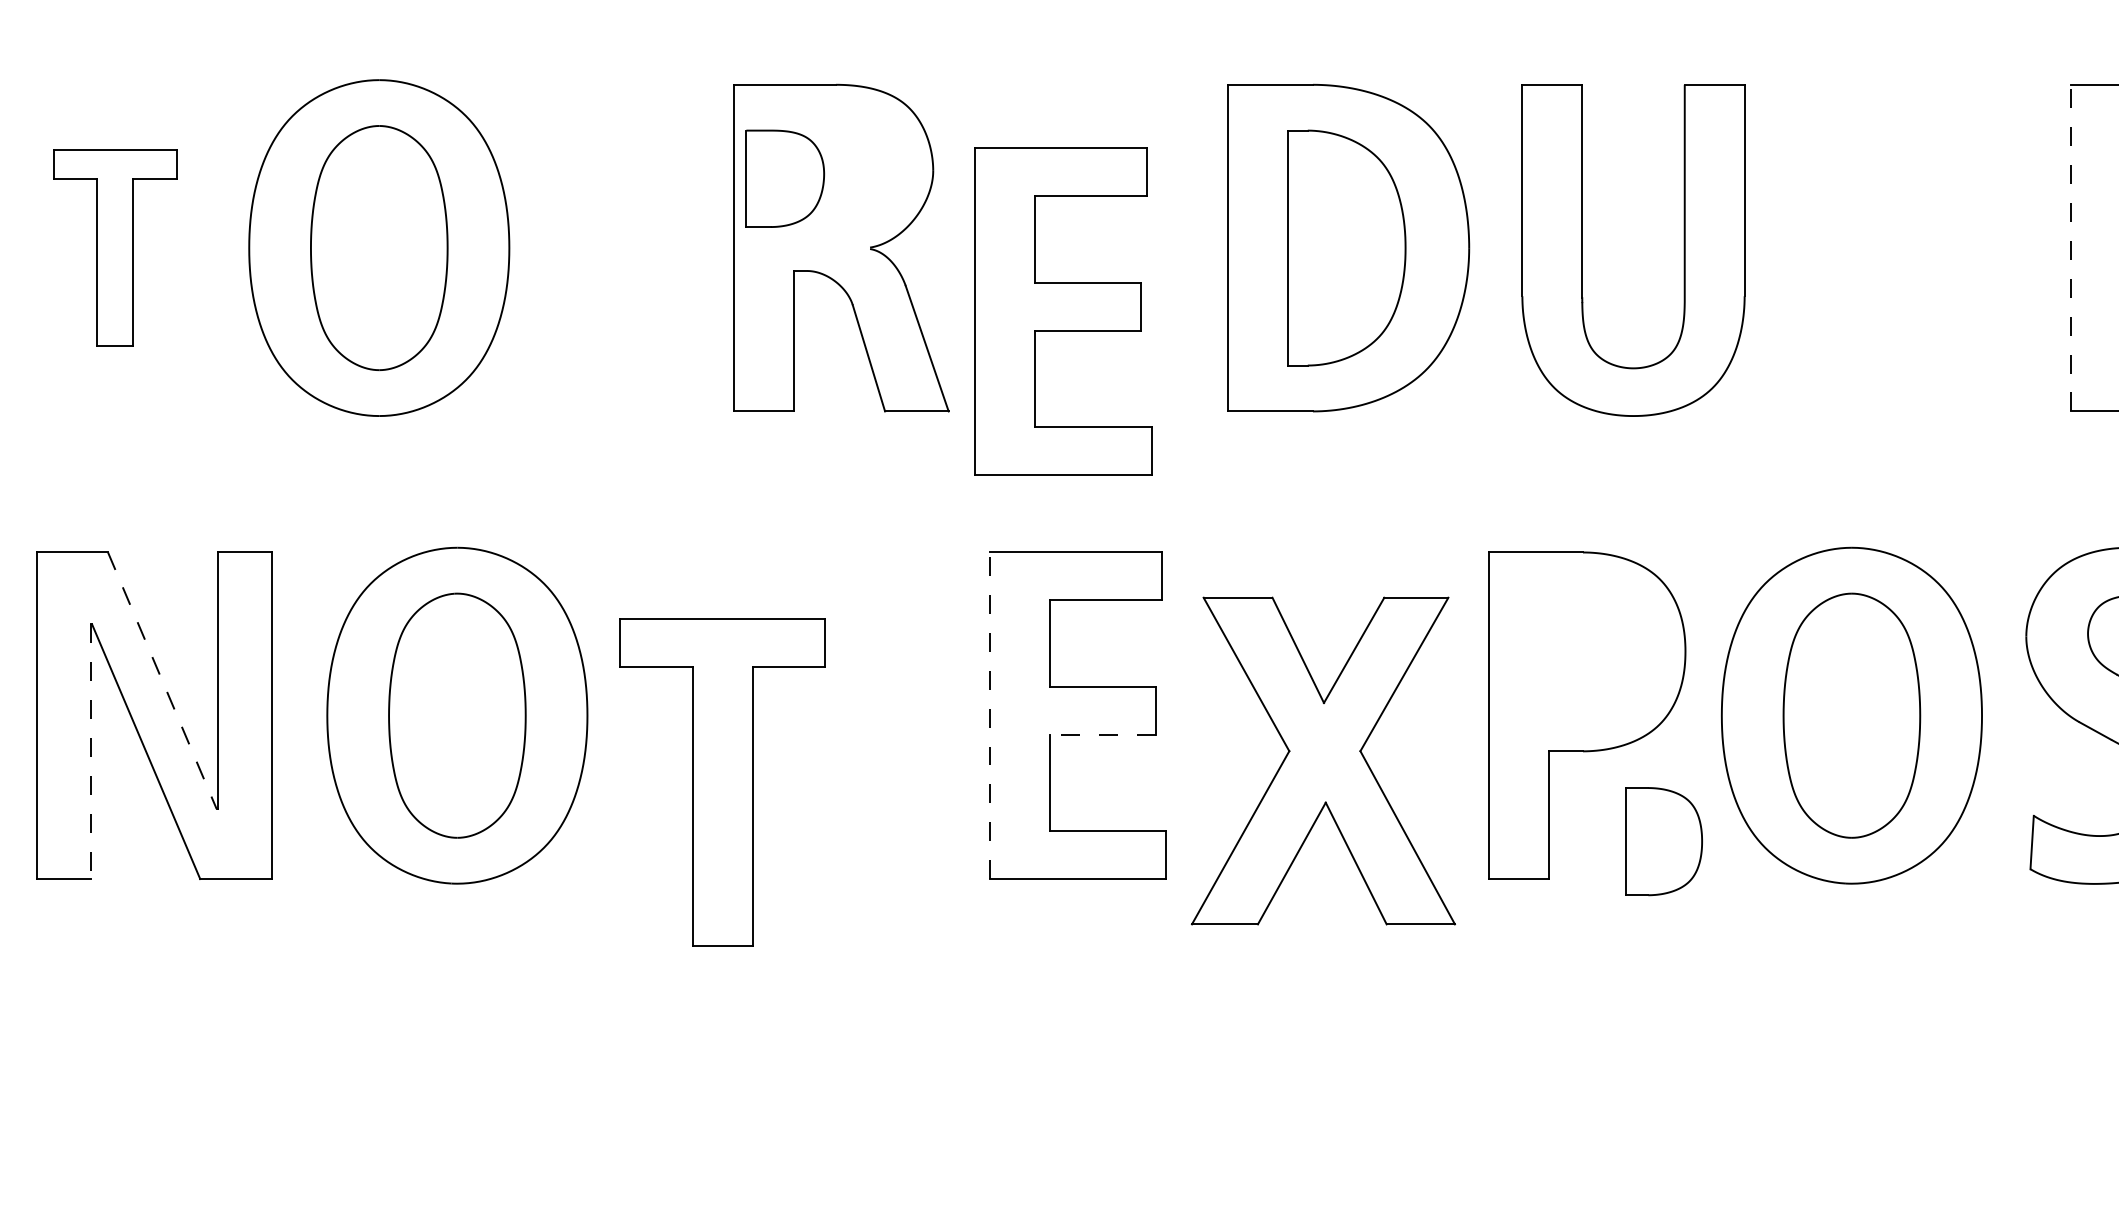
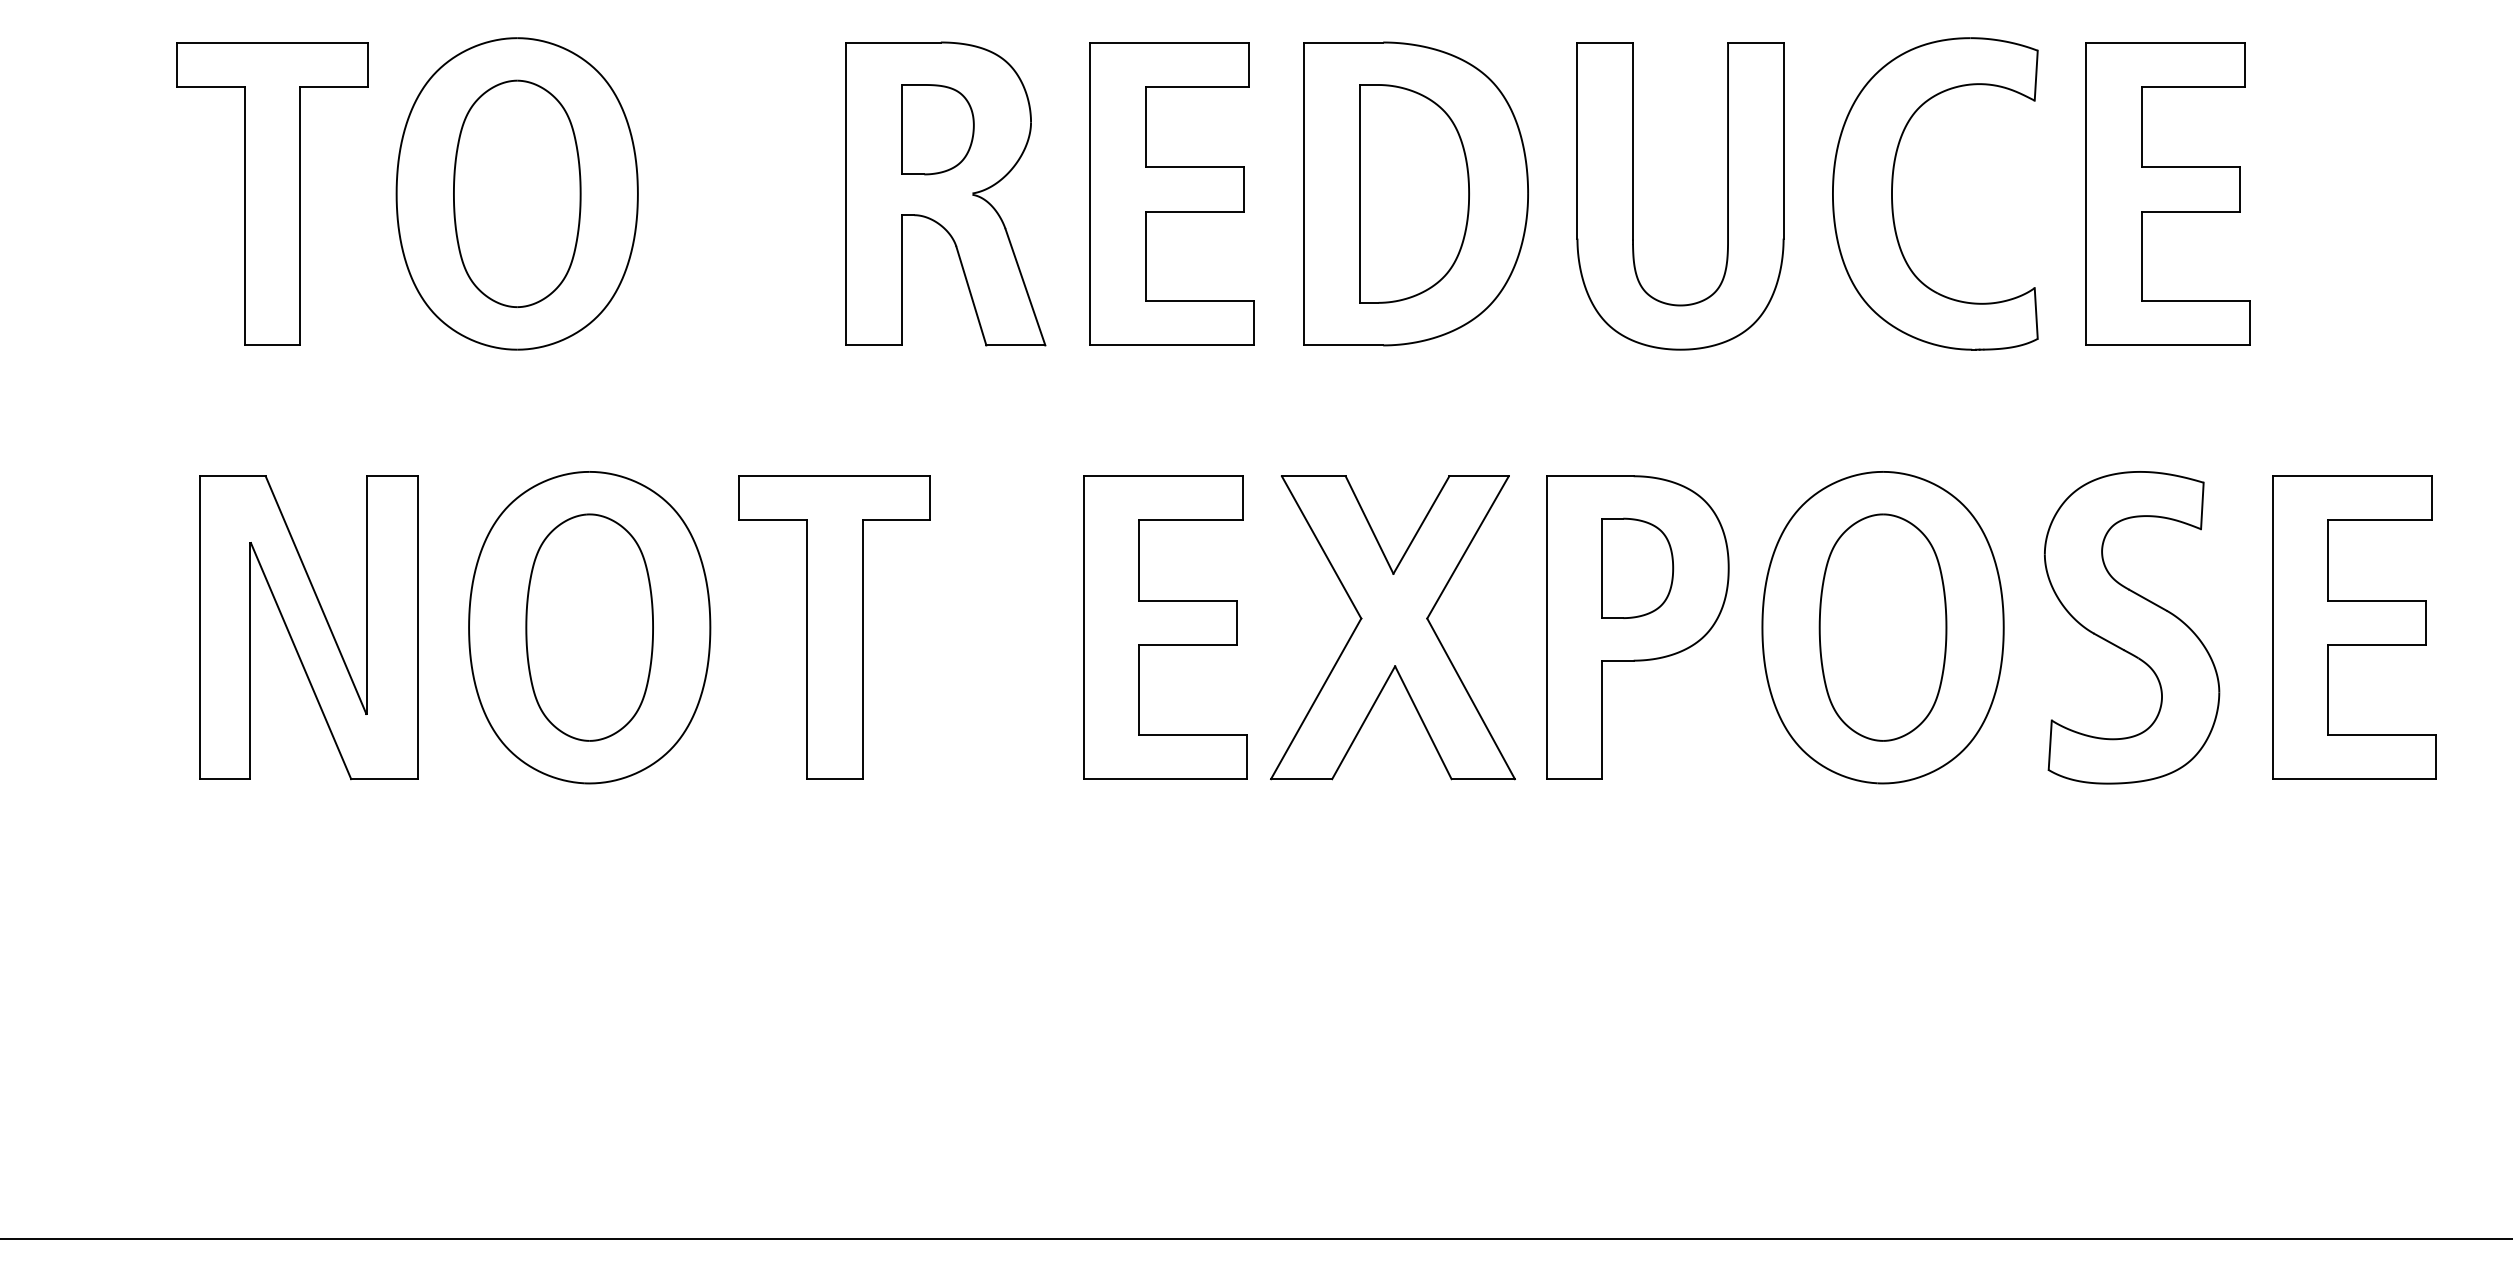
part: (784, 178) -> (937, 129), moved
part: (1863, 237) -> (1893, 184), added
part: (115, 247) -> (272, 193), size x1.67
line: (2071, 247) -> (2086, 193), dashed -> solid
part: (1063, 311) -> (1171, 193), moved
line: (162, 681) -> (316, 595), dashed -> solid
line: (989, 715) -> (1083, 627), dashed -> solid
line: (1101, 734) -> (1187, 645), dashed -> solid
line: (91, 752) -> (250, 661), dashed -> solid
part: (1322, 760) -> (1392, 627), moved
part: (722, 782) -> (834, 627), moved
part: (1663, 840) -> (1637, 567), moved

